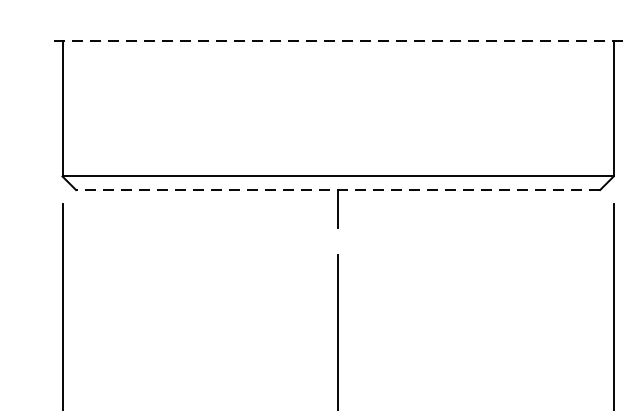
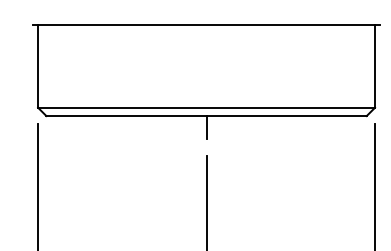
line: (337, 40) -> (206, 24), dashed -> solid
line: (337, 190) -> (206, 116), dashed -> solid

